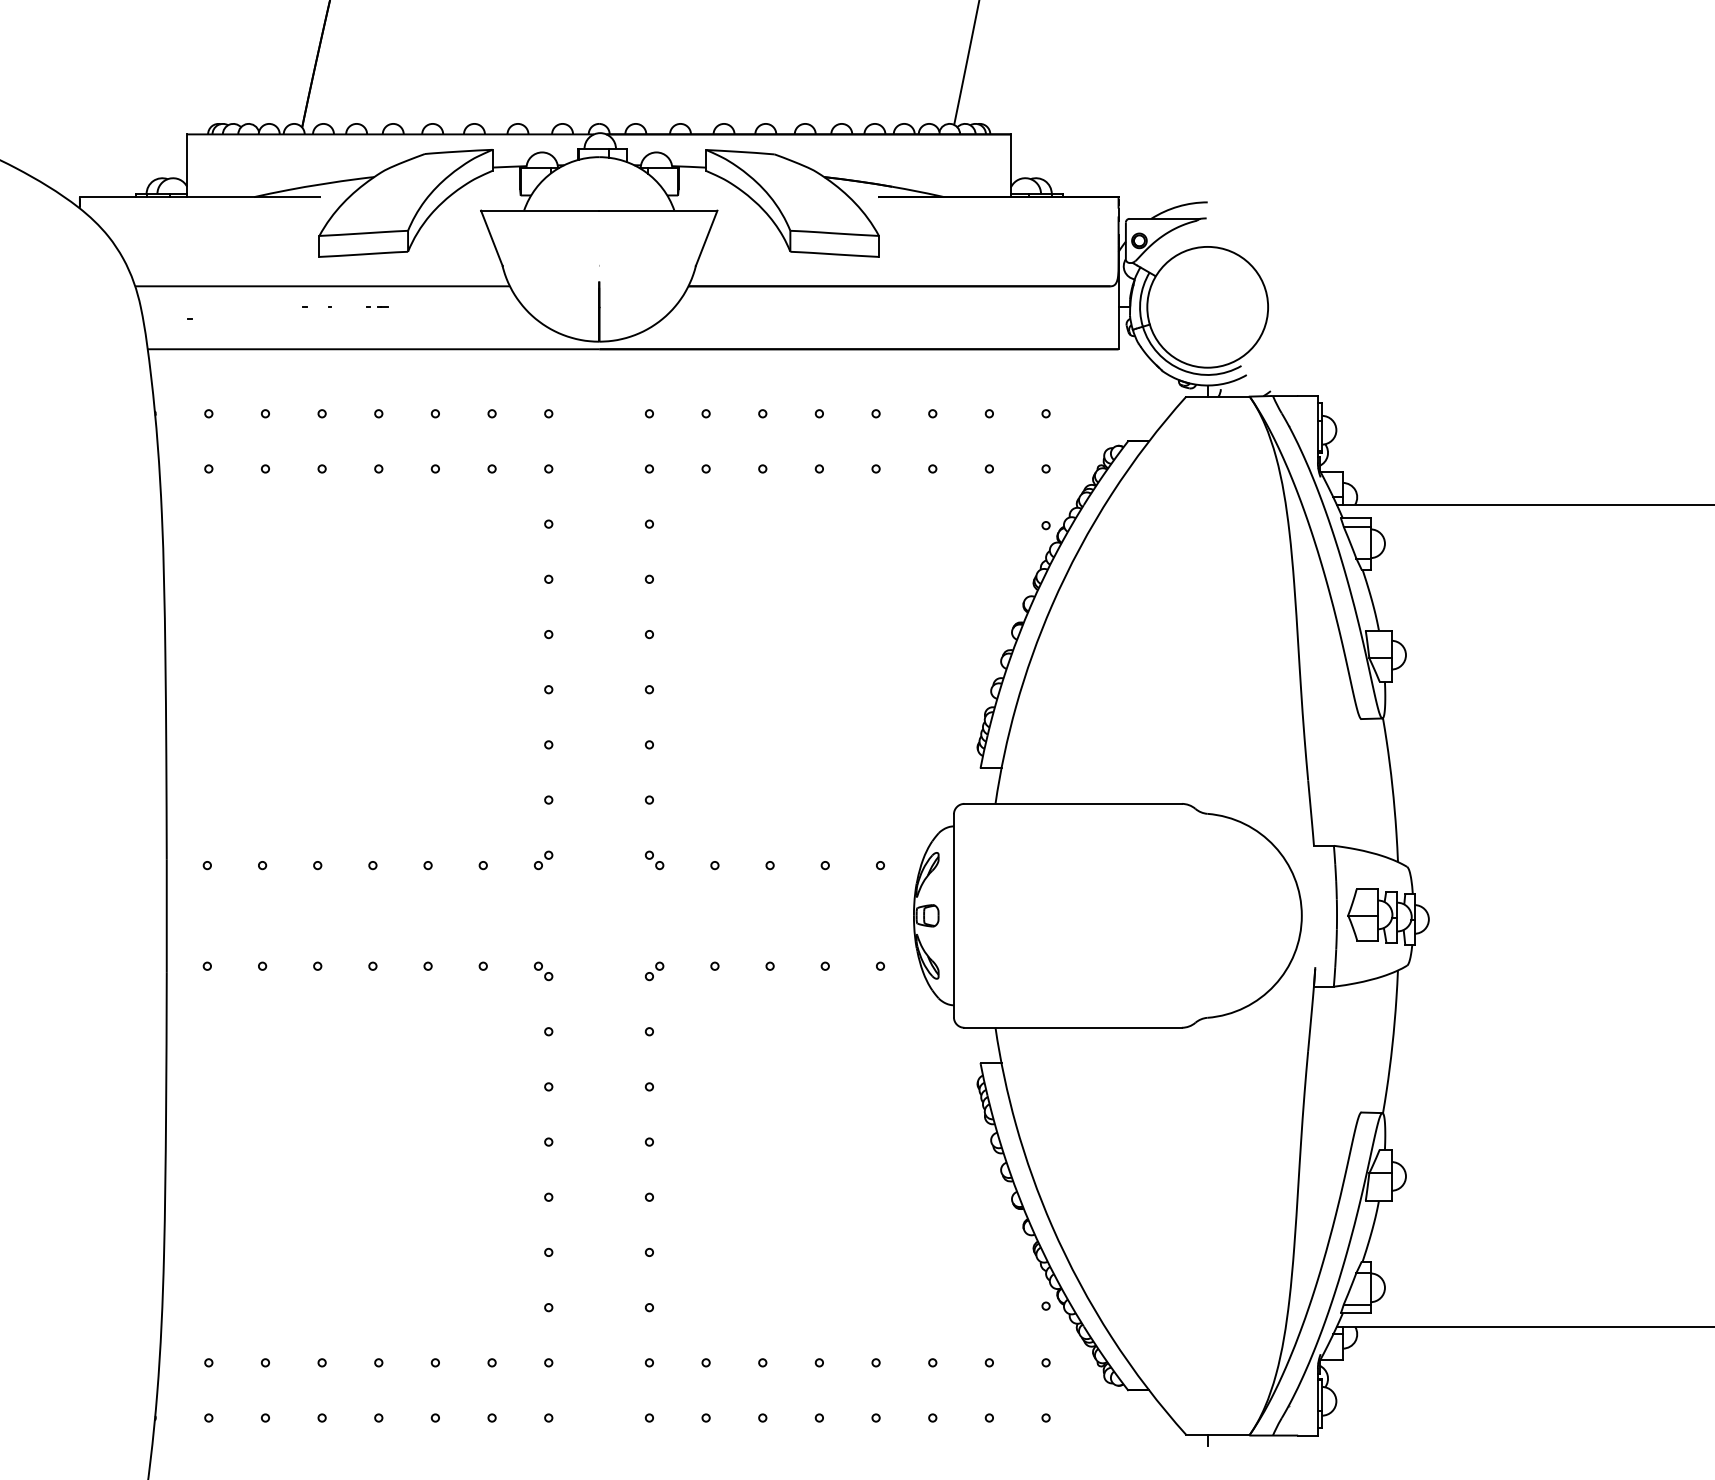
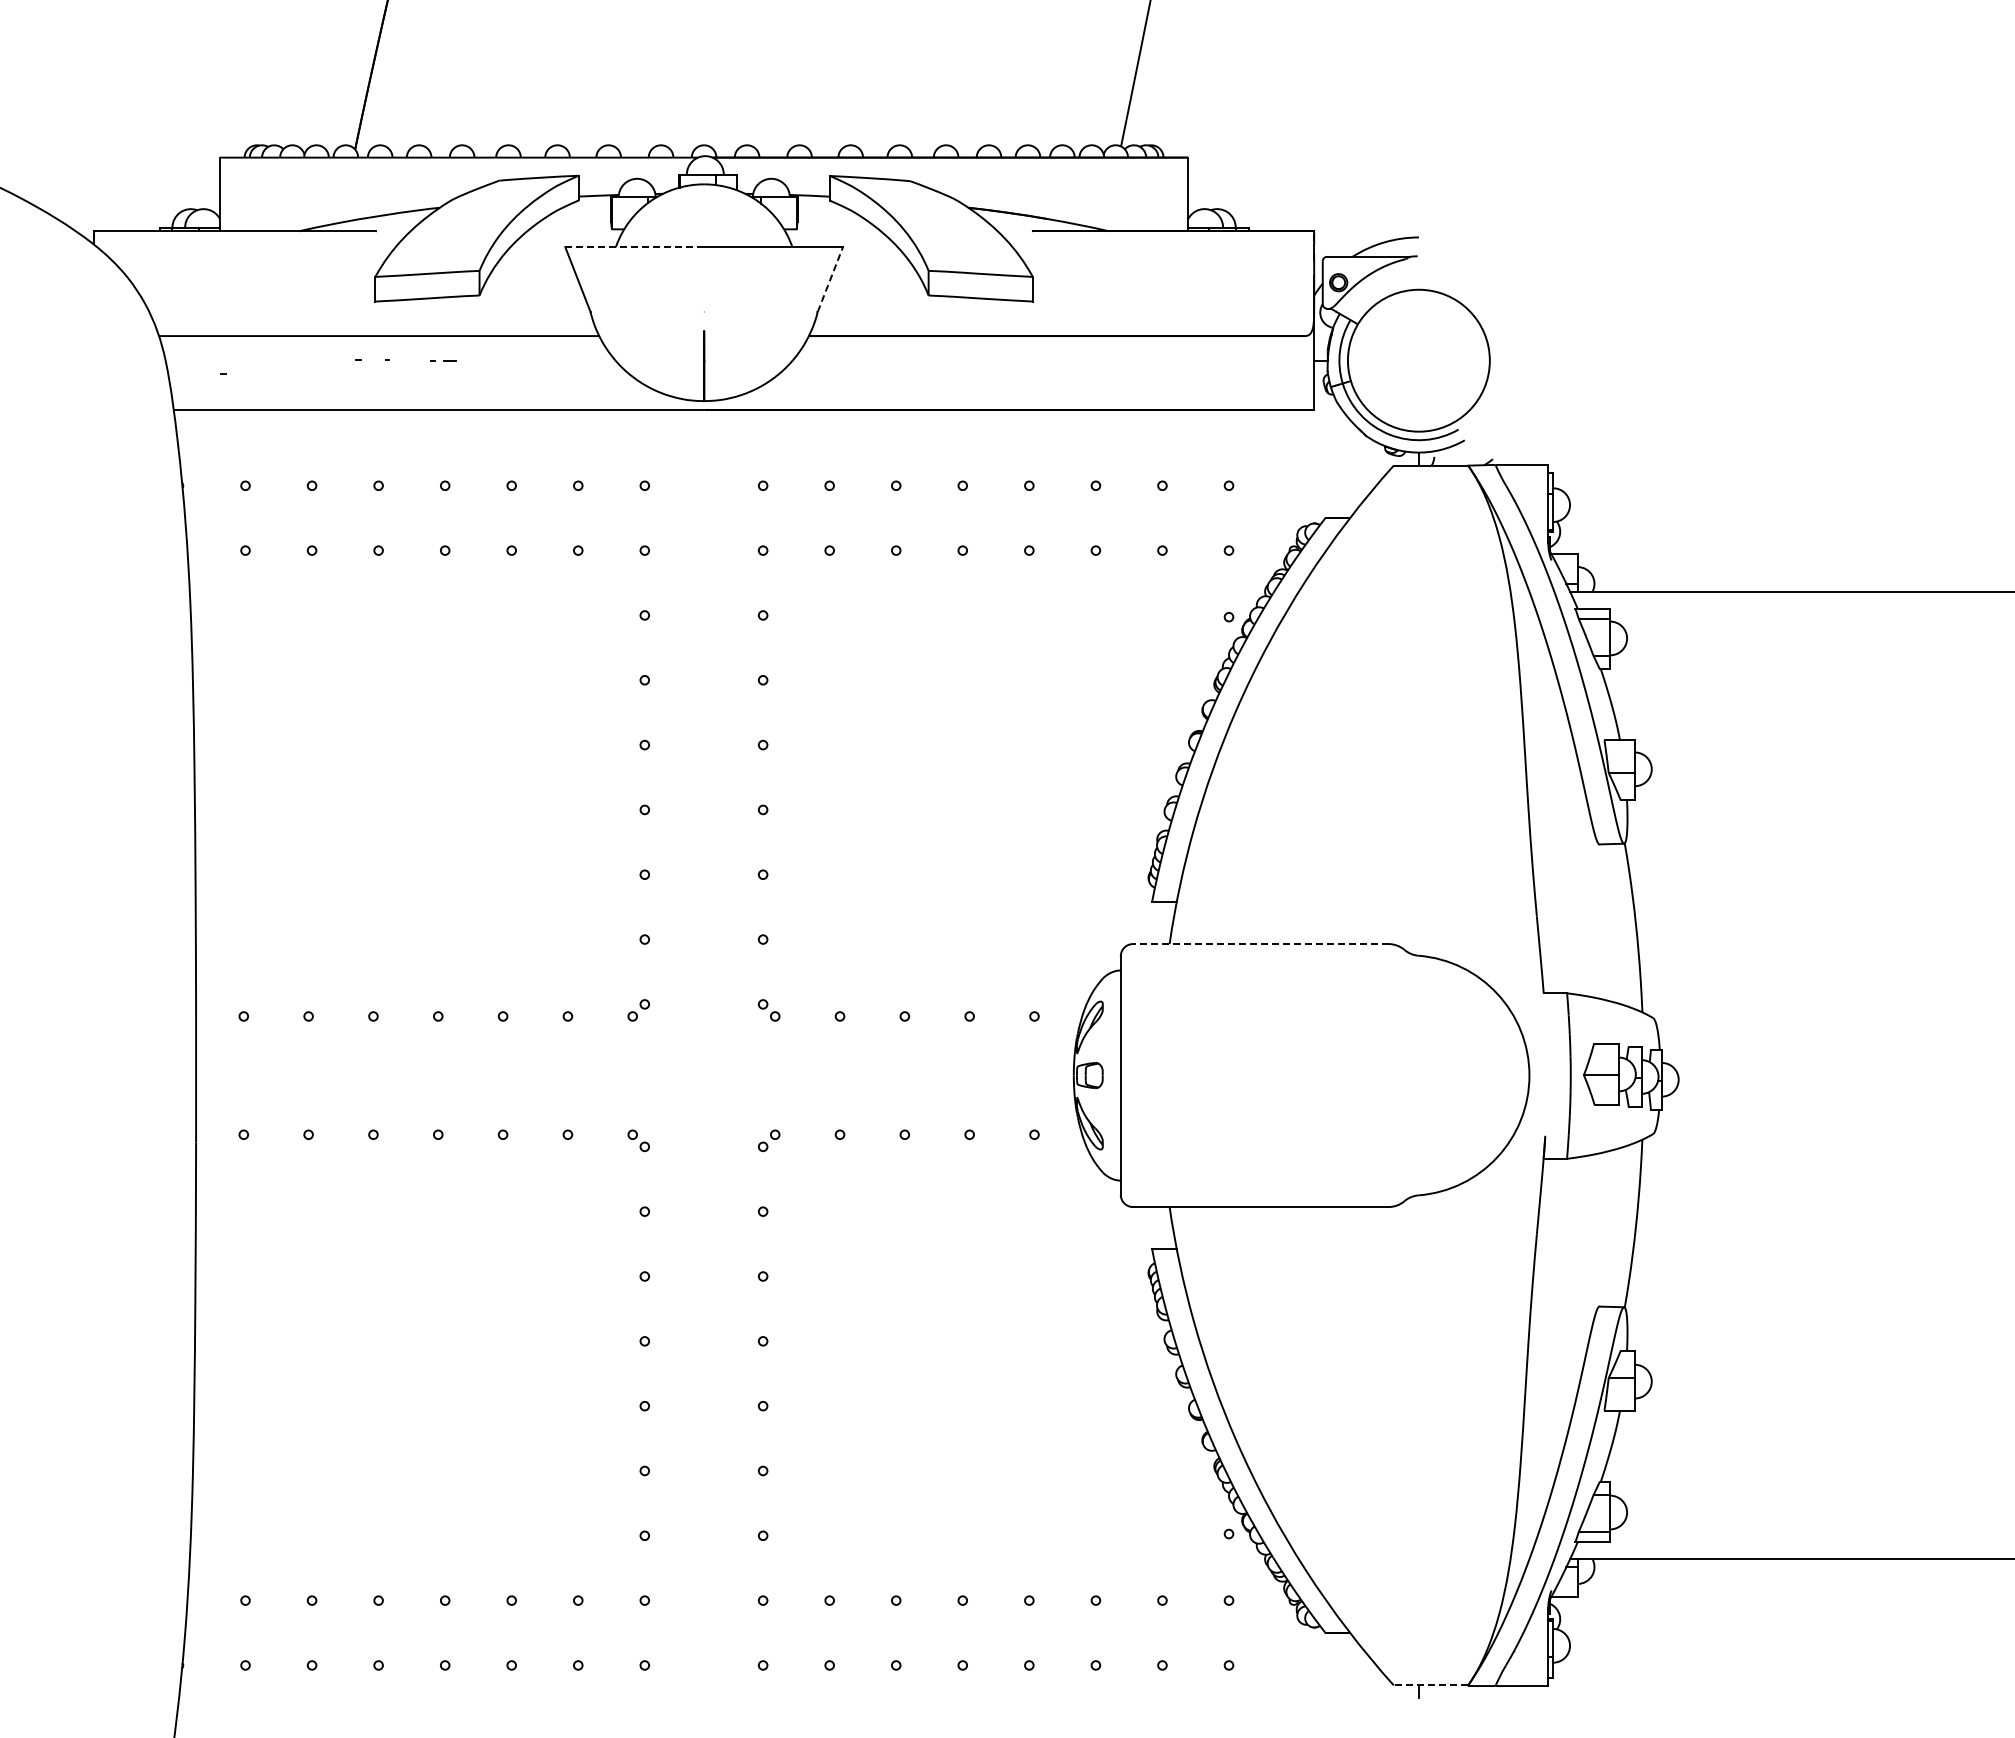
line: (540, 210) -> (635, 247), solid -> dashed
line: (706, 238) -> (830, 279), solid -> dashed
line: (1072, 804) -> (1260, 944), solid -> dashed
line: (1217, 1435) -> (1430, 1685), solid -> dashed

